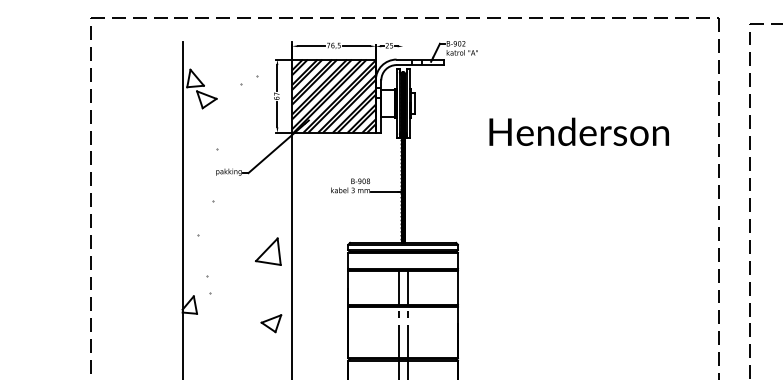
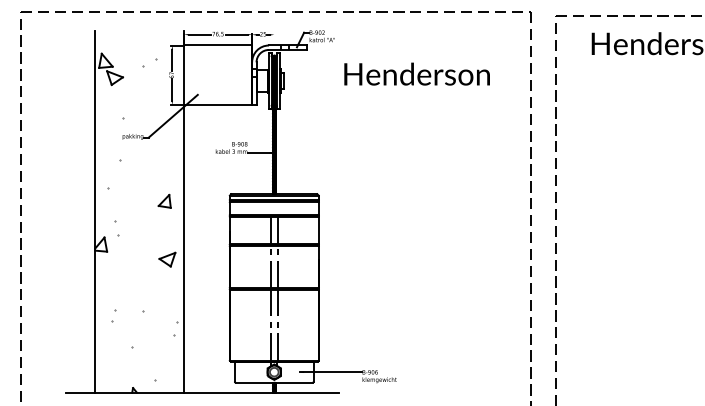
hatch: (334, 95) -> (218, 74), removed
text: (578, 131) -> (416, 73), moved
part: (267, 251) -> (164, 201), size x0.6

